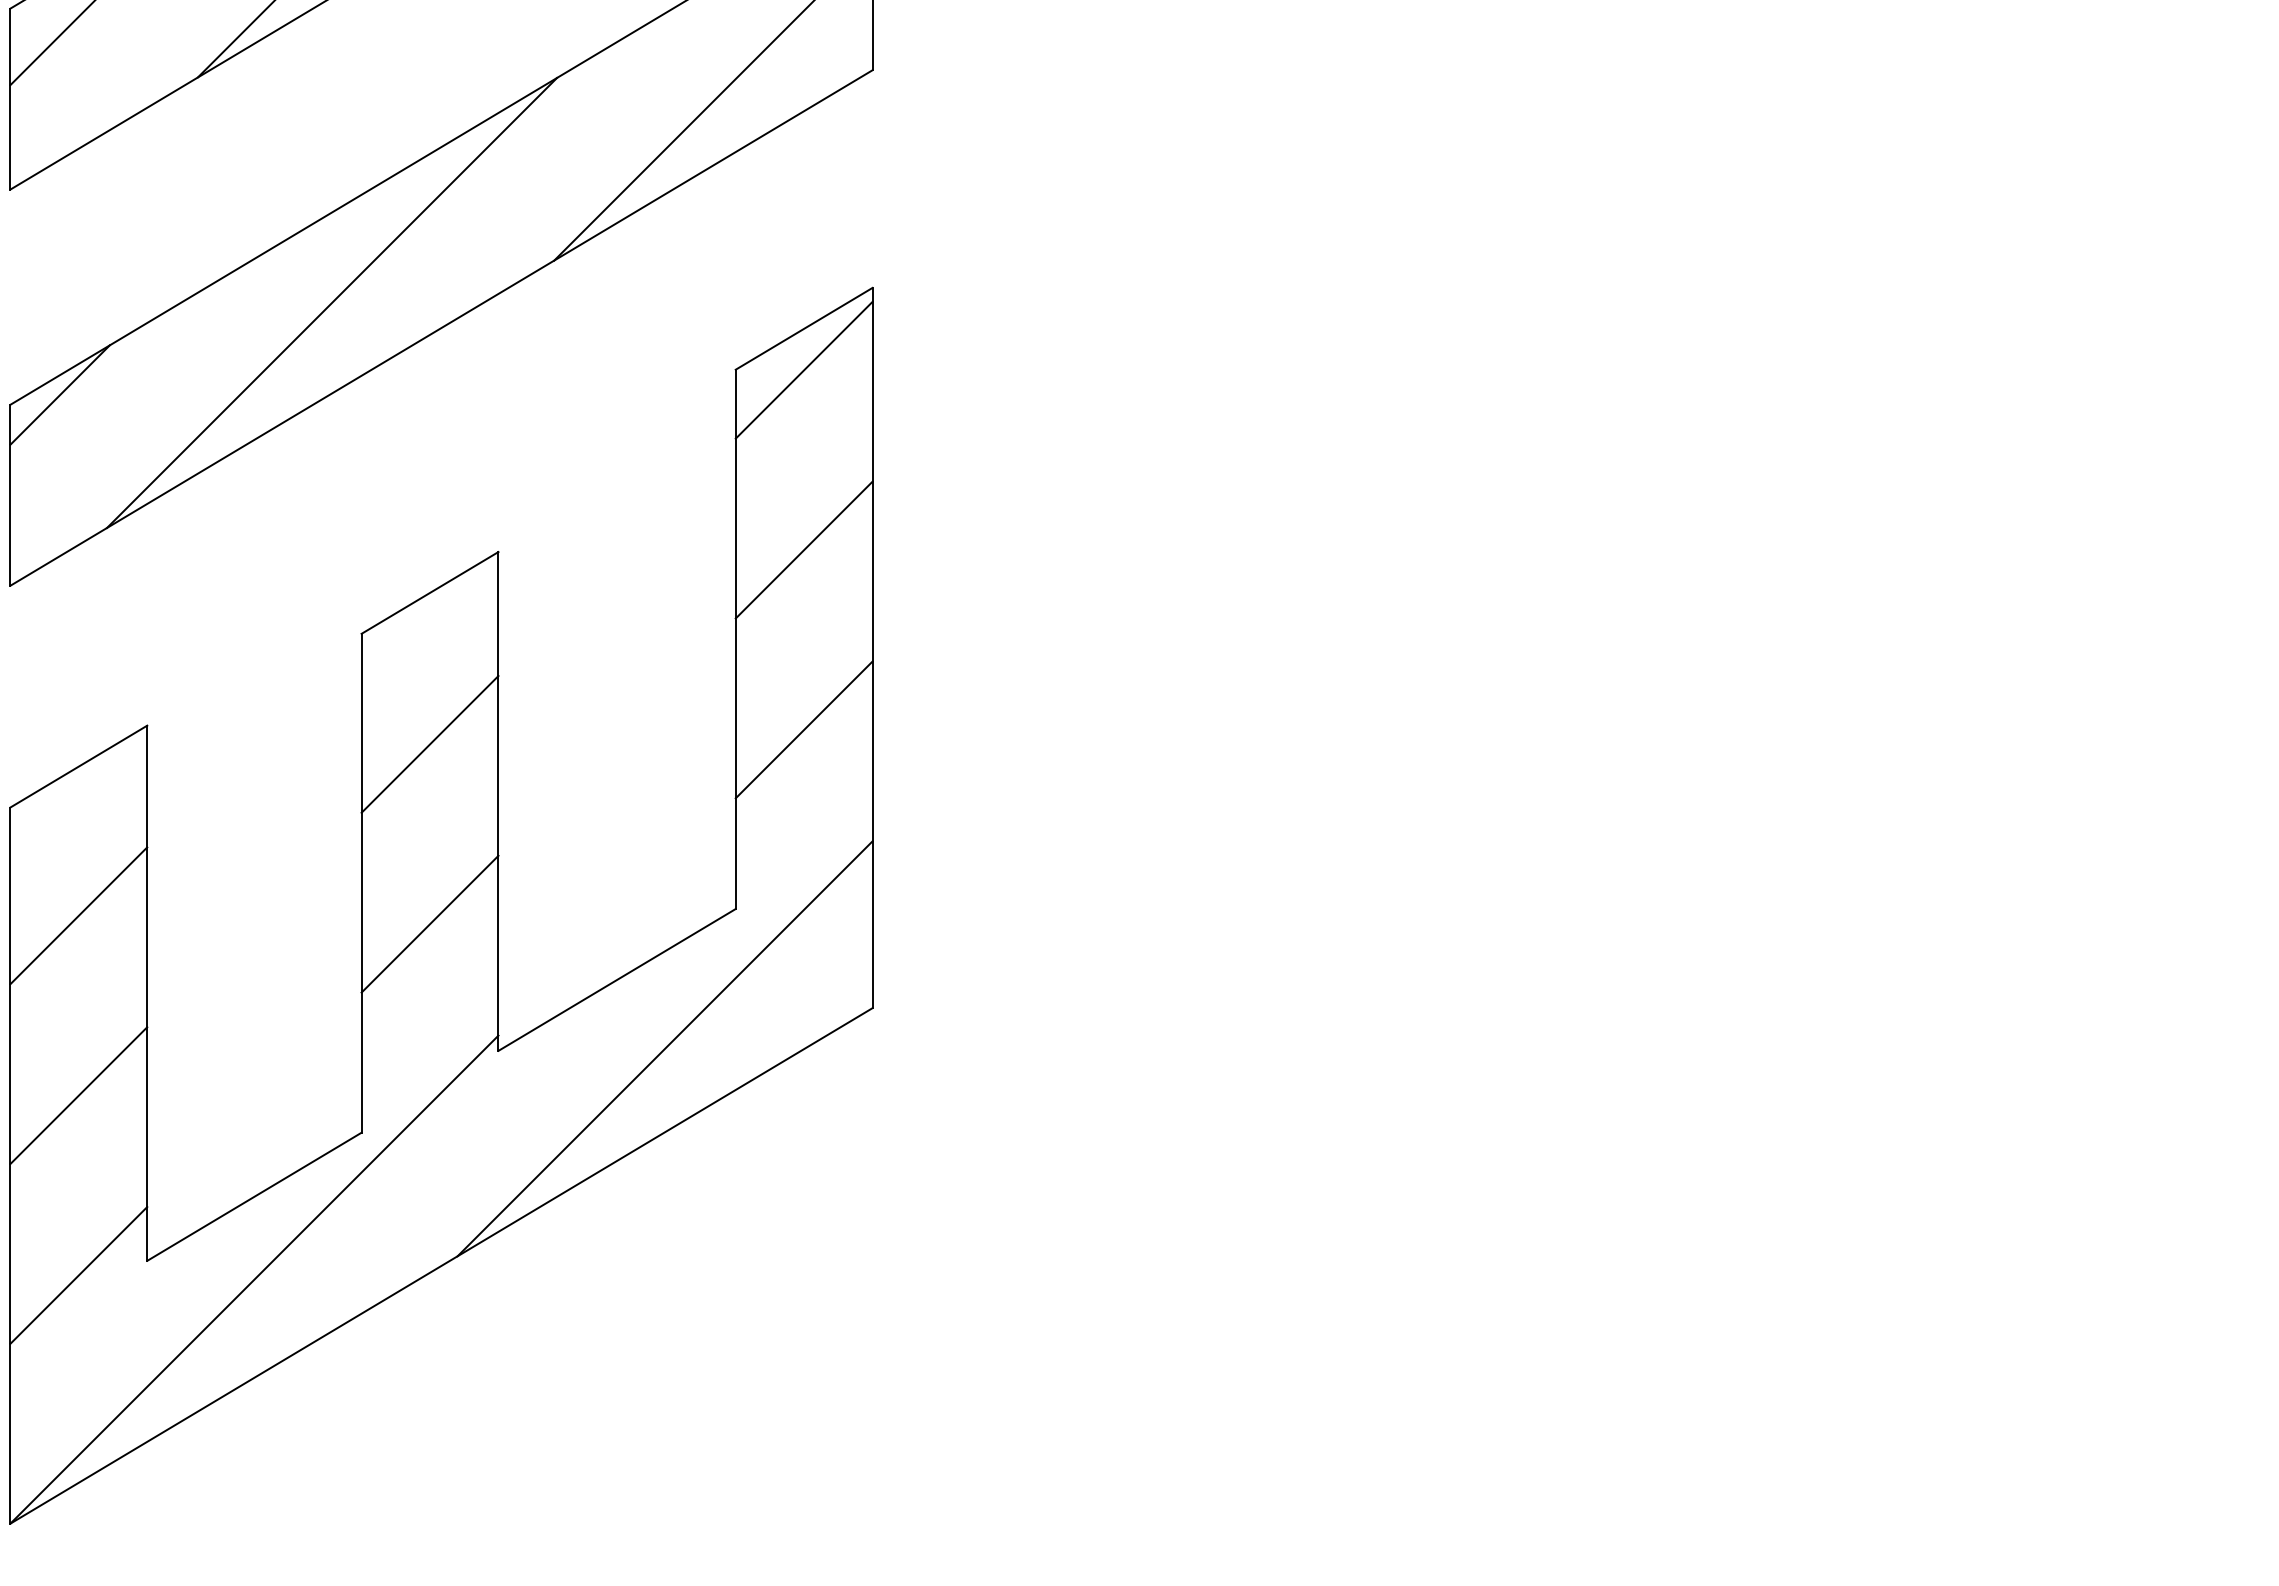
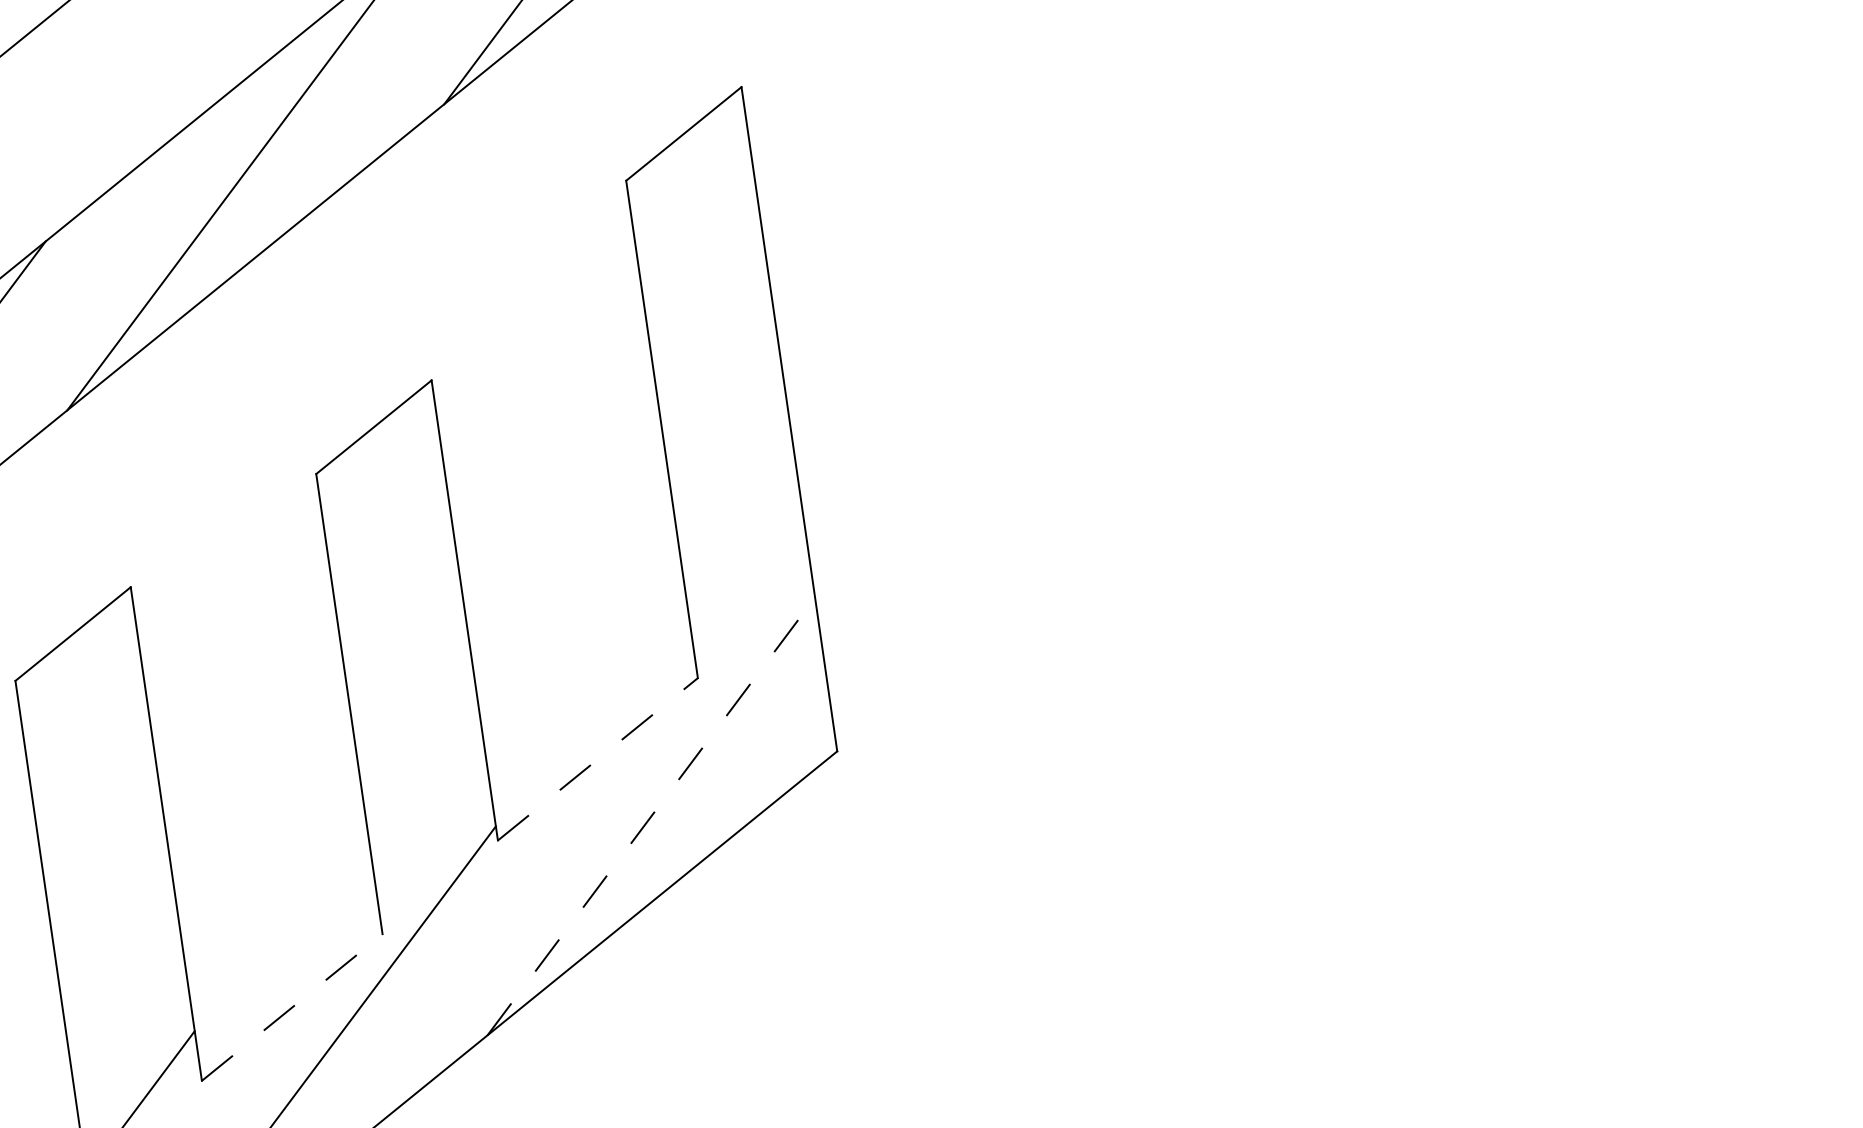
line: (803, 369) -> (688, 171), removed
line: (803, 549) -> (712, 337), removed
line: (803, 729) -> (736, 503), removed
line: (429, 744) -> (393, 567), removed
line: (78, 915) -> (92, 771), removed
line: (429, 923) -> (417, 732), removed
line: (617, 979) -> (598, 758), solid -> dashed
line: (665, 1048) -> (651, 816), solid -> dashed
line: (78, 1095) -> (116, 937), removed
line: (254, 1196) -> (292, 1007), solid -> dashed

